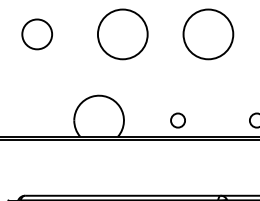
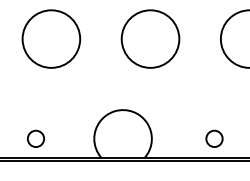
circle: (37, 34) -> (51, 39), size x1.67
circle: (23, 120) -> (35, 138), added

